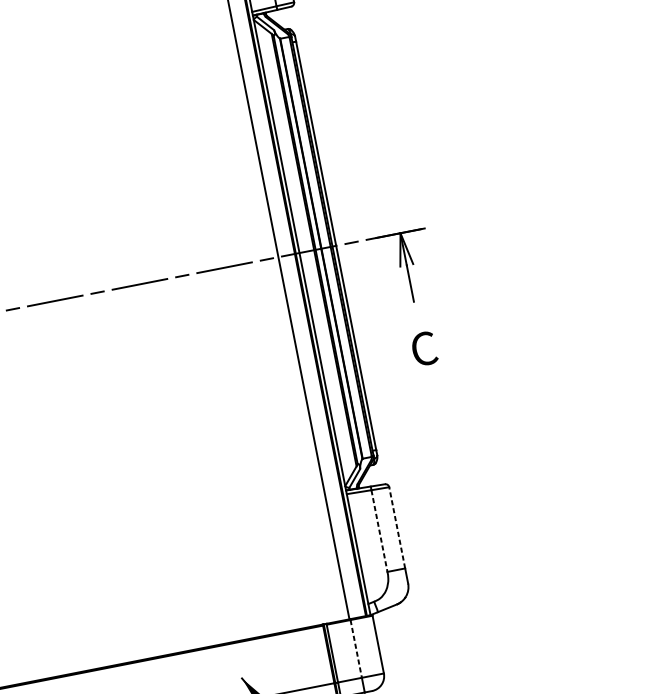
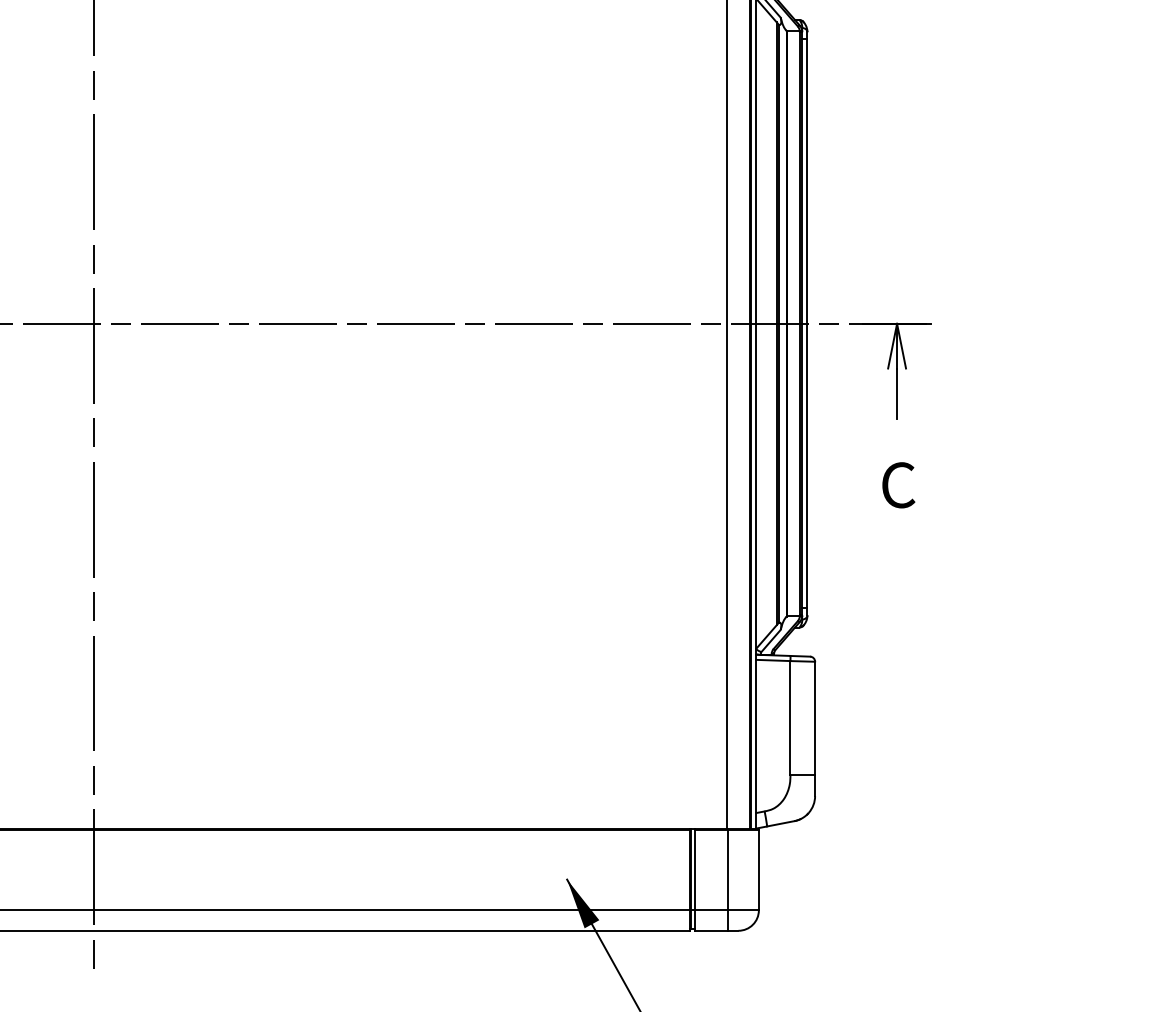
line: (397, 527) -> (815, 718), dashed -> solid
line: (379, 531) -> (790, 718), dashed -> solid
line: (356, 649) -> (728, 870), dashed -> solid

